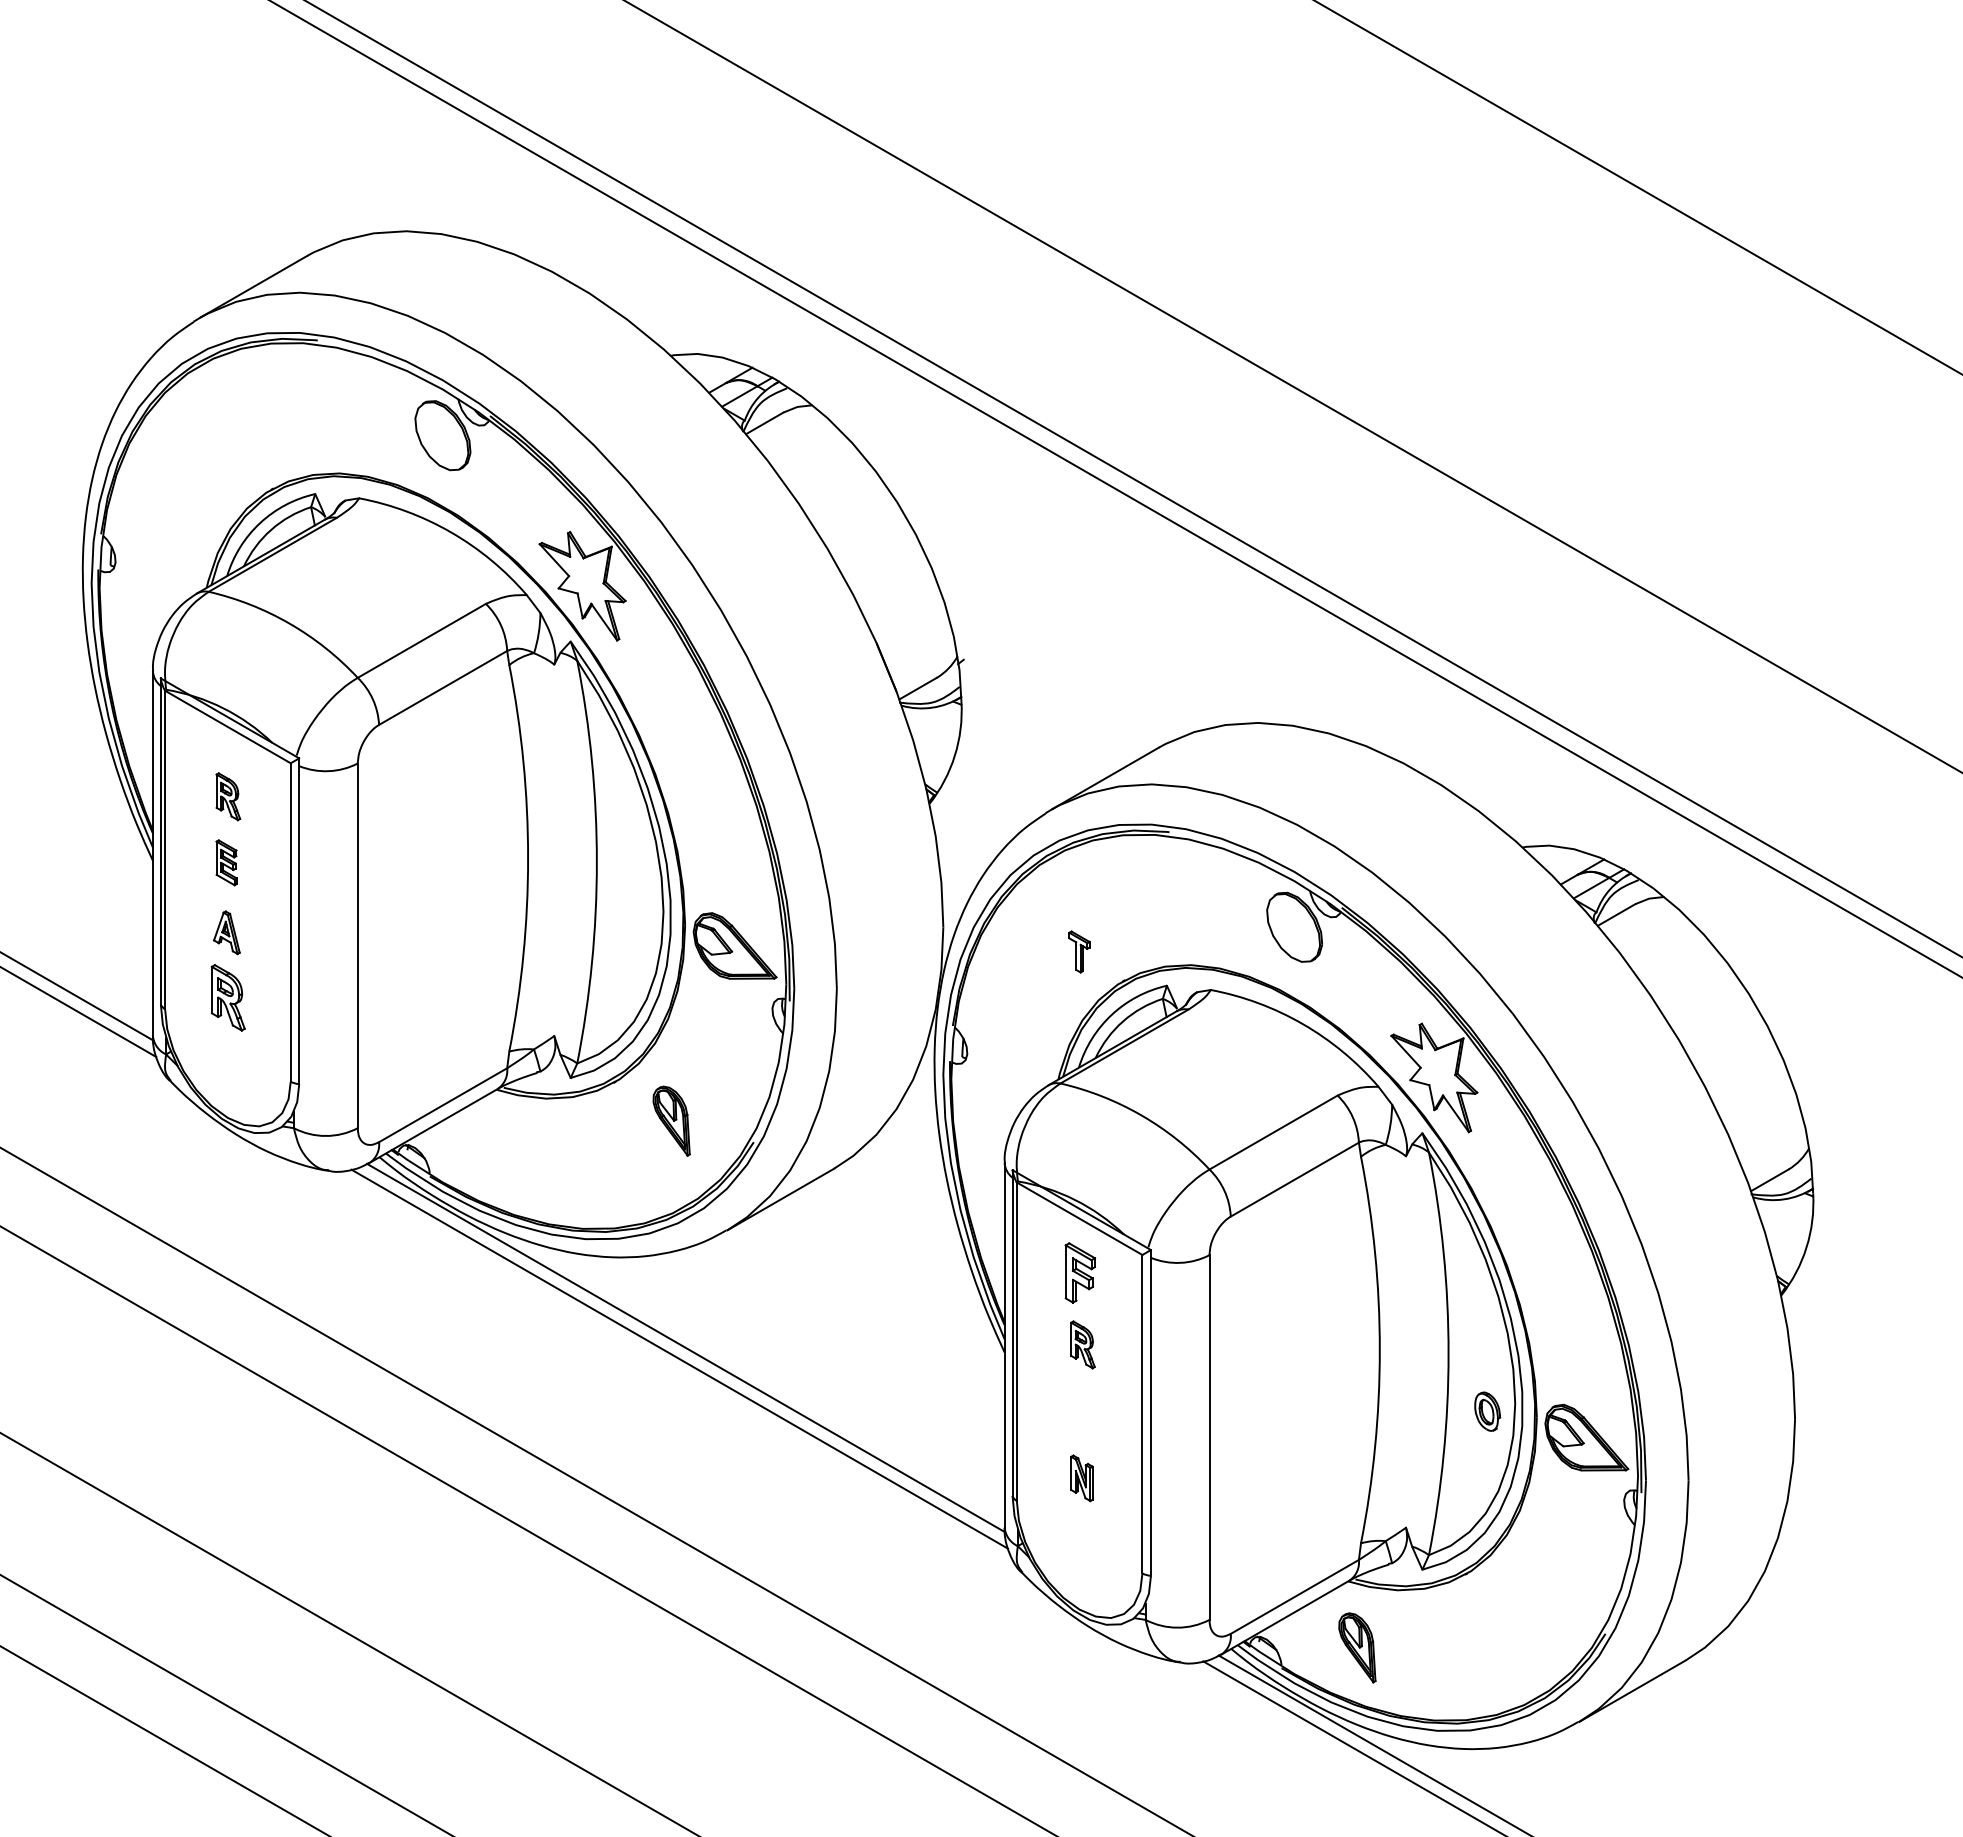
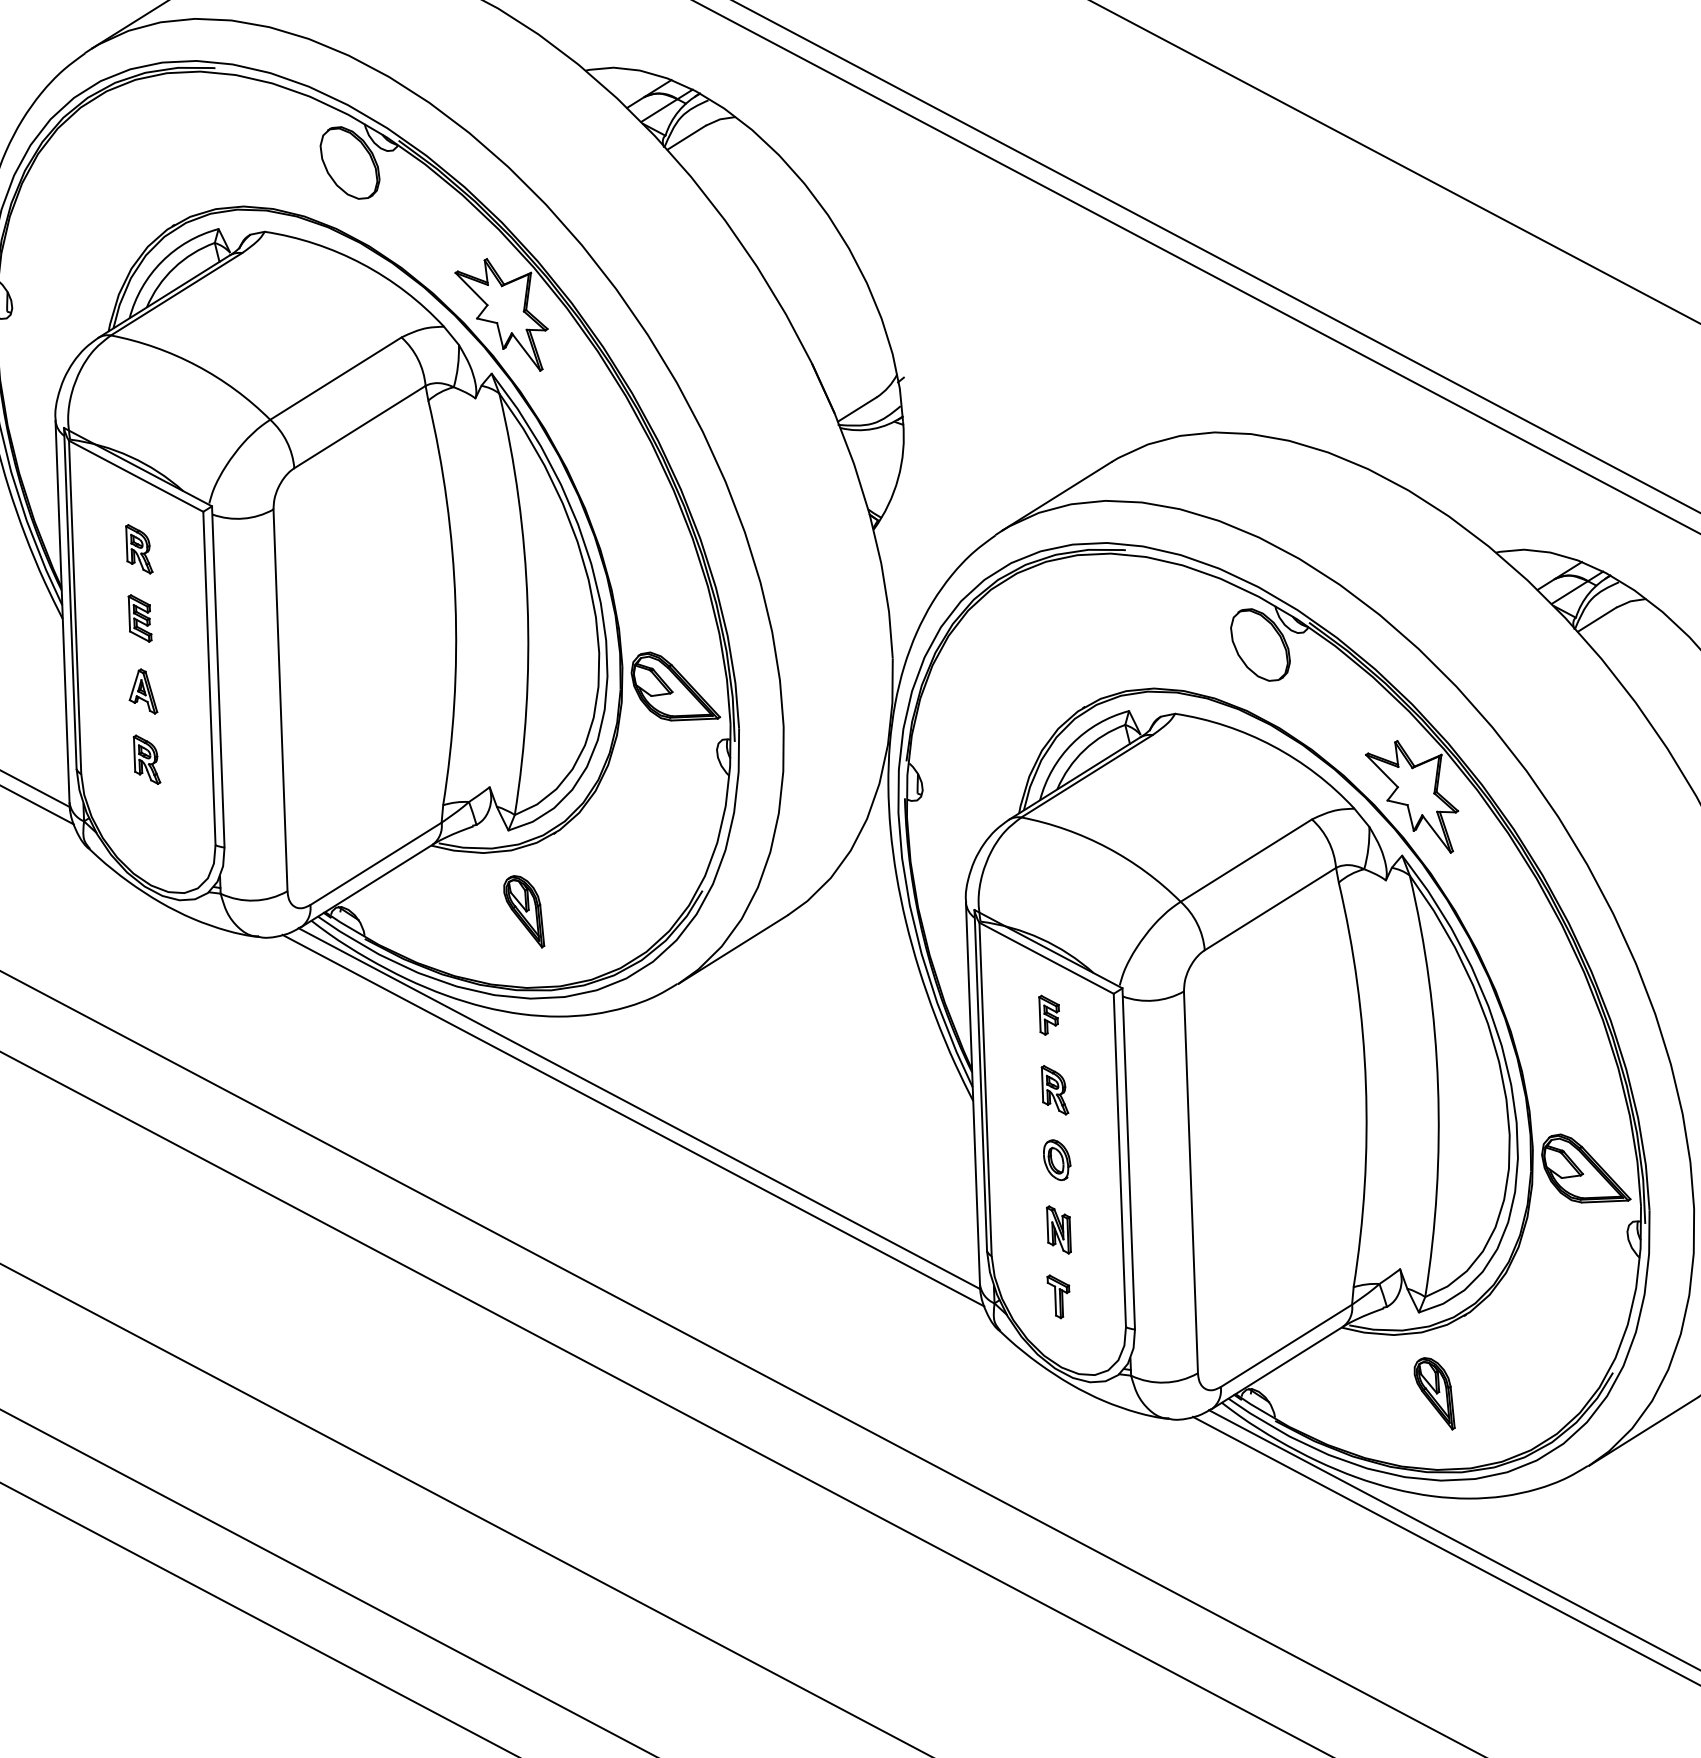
part: (1079, 951) -> (1058, 1296), moved
part: (228, 997) -> (147, 759), size x0.71
part: (671, 1120) -> (523, 911), moved
part: (1080, 1272) -> (1049, 1014), size x0.62
part: (1487, 1411) -> (1057, 1159), moved
part: (1357, 1647) -> (1434, 1393), moved

